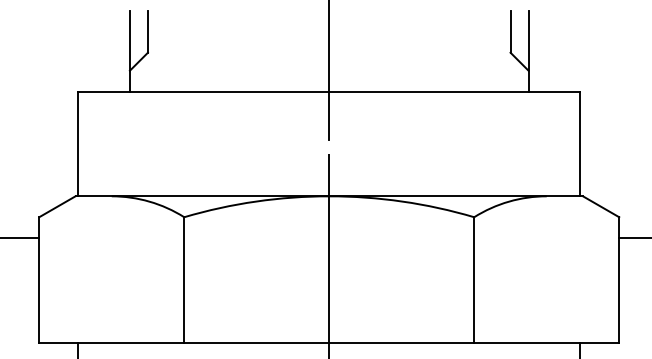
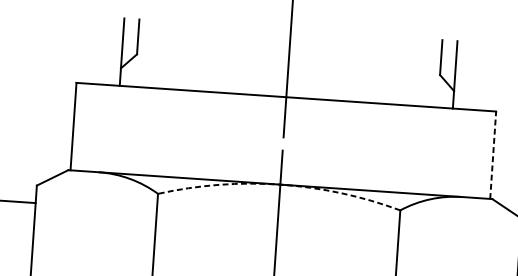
line: (580, 143) -> (493, 154), solid -> dashed
arc: (329, 196) -> (280, 184), solid -> dashed

